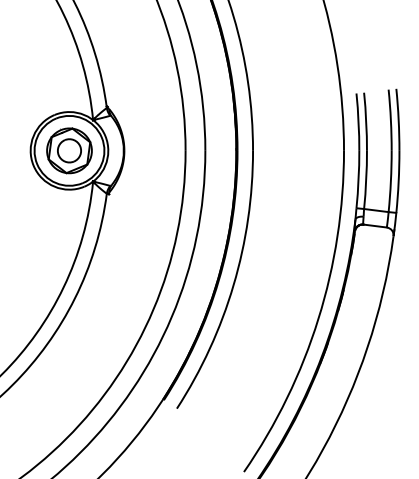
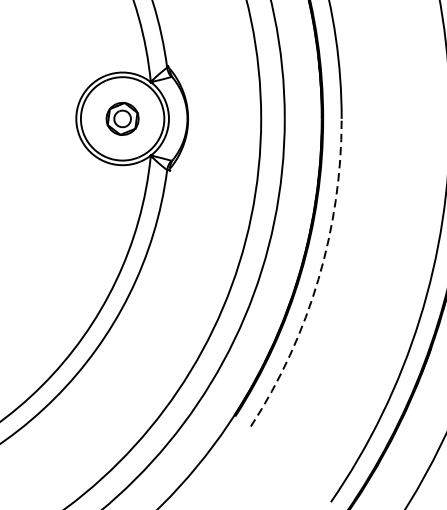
part: (69, 150) -> (122, 118), size x0.6
arc: (233, 285) -> (318, 279), solid -> dashed

